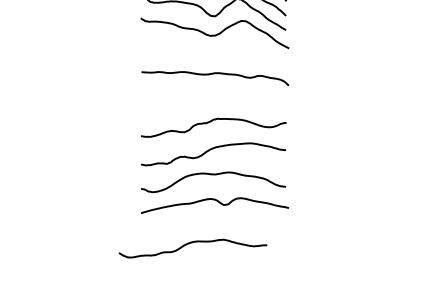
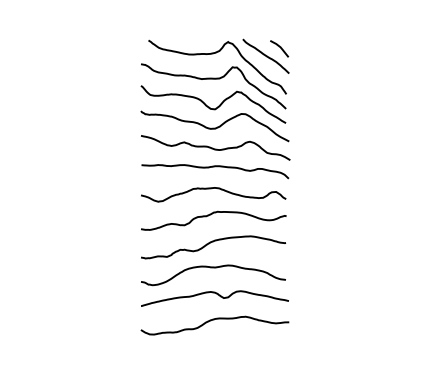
curve: (215, 55) -> (215, 148), added
curve: (211, 96) -> (211, 189), added
curve: (192, 243) -> (214, 320), moved

